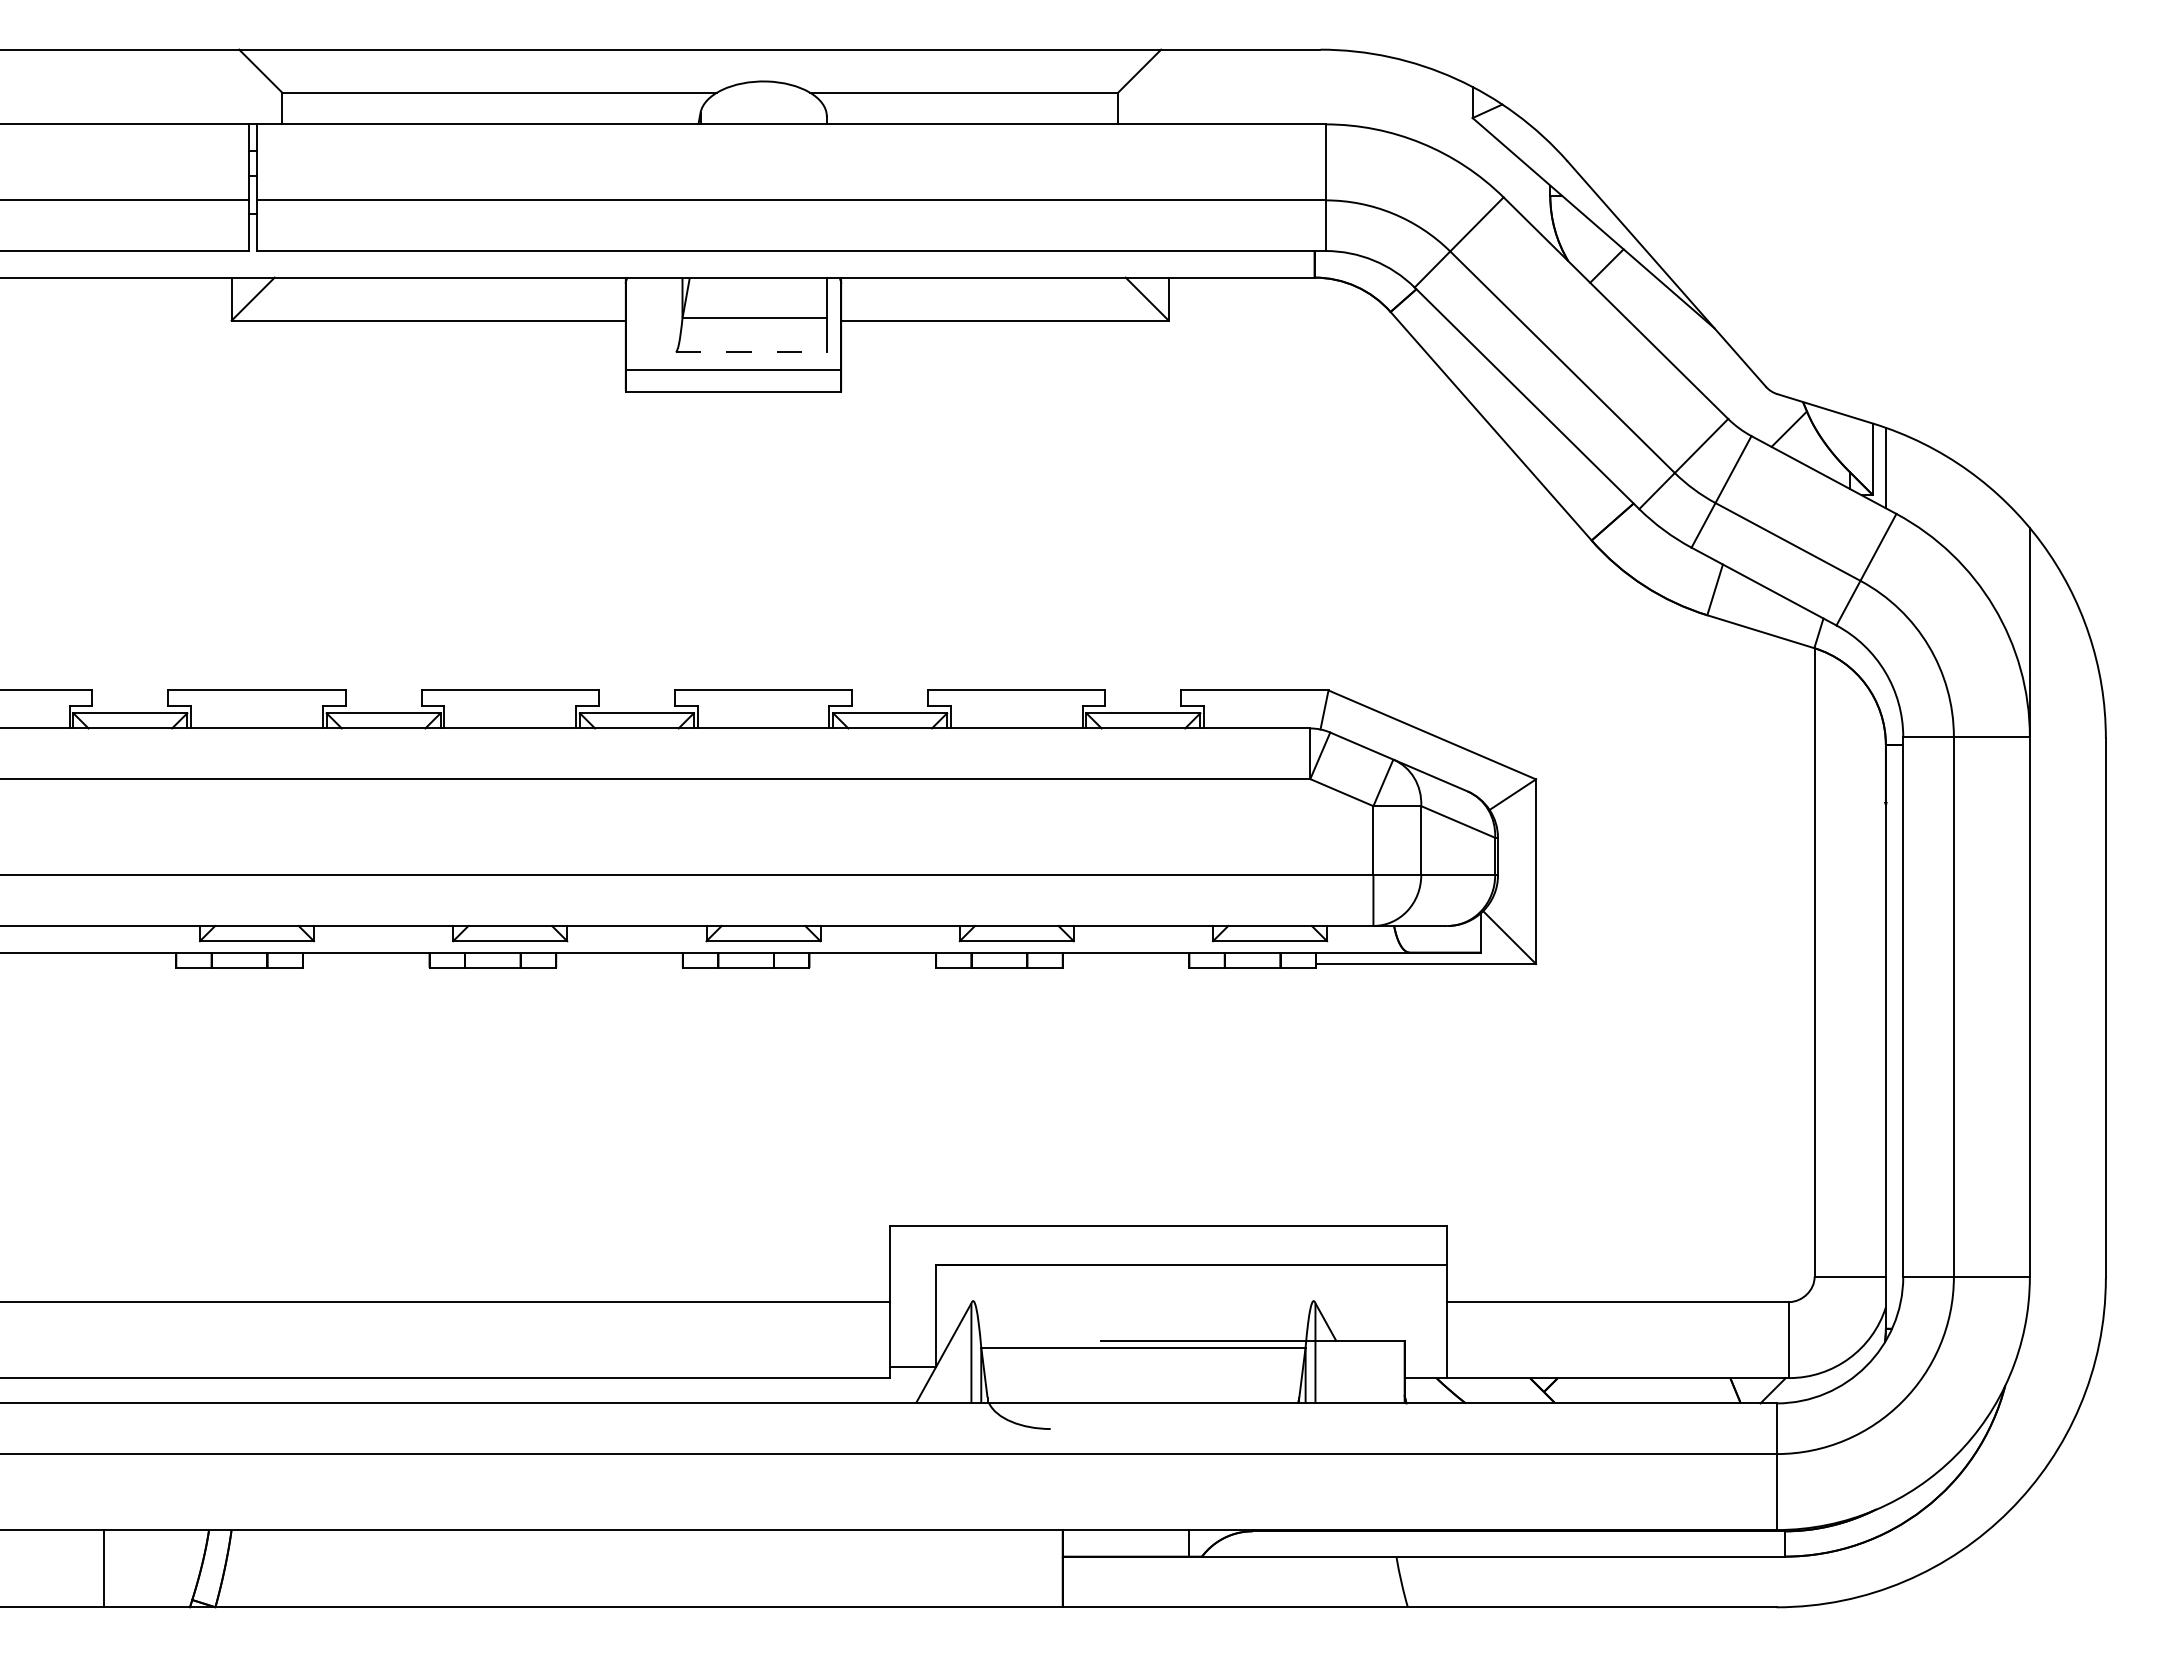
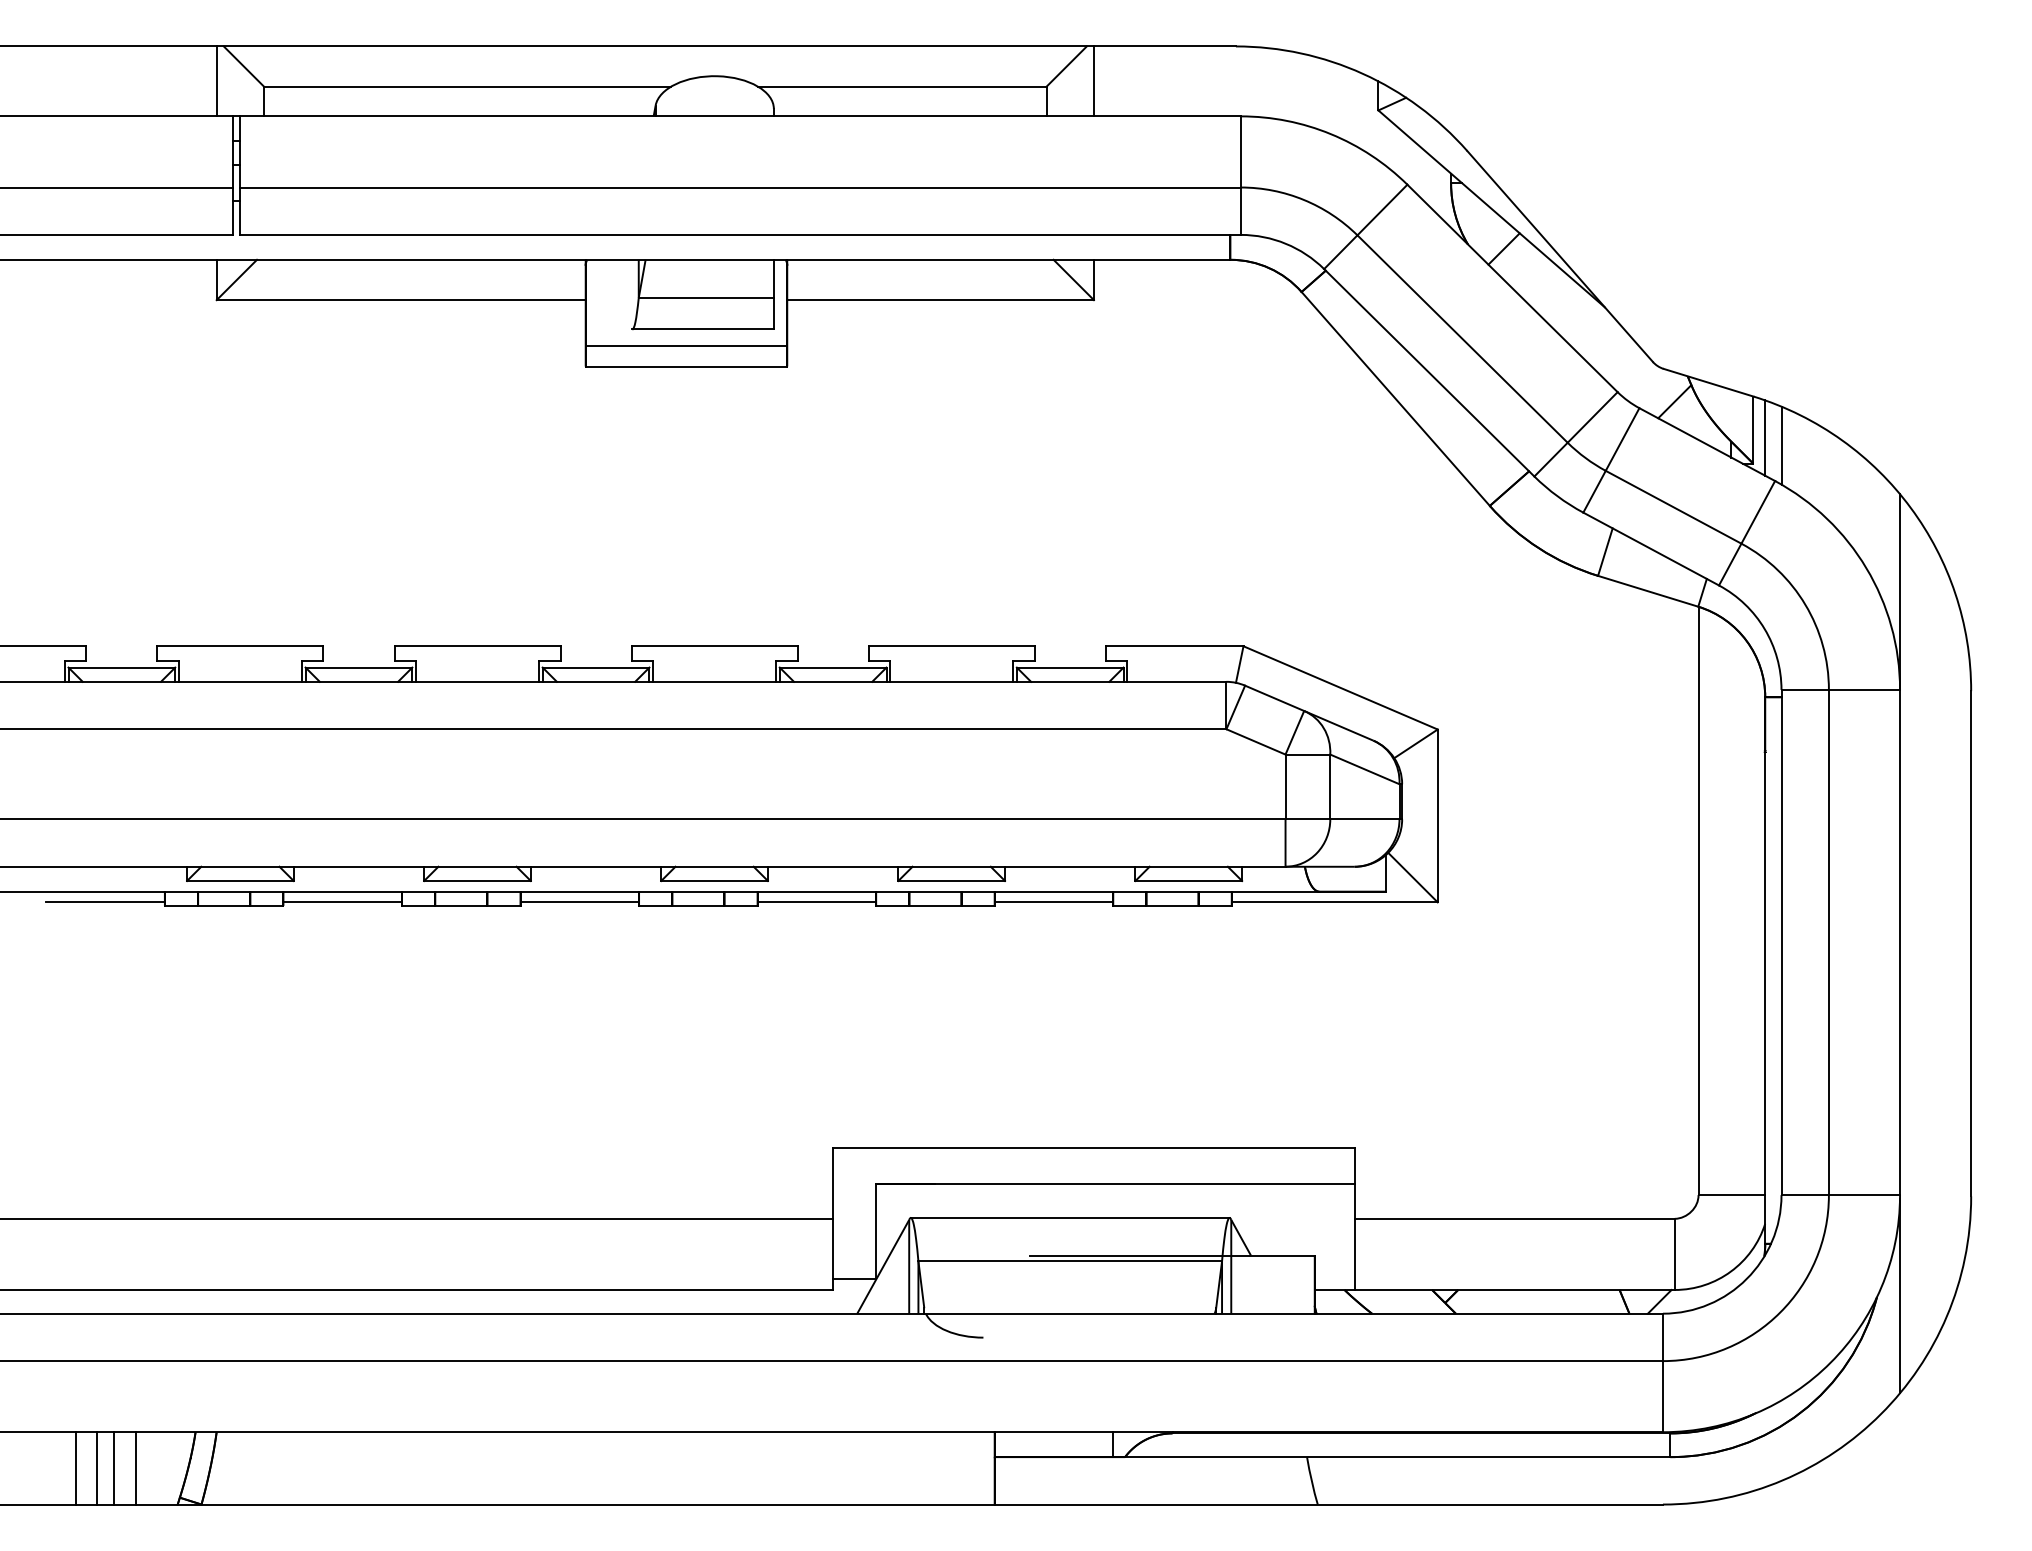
line: (231, 86) -> (216, 80), added
line: (1168, 86) -> (1093, 80), added
line: (751, 352) -> (703, 329), dashed -> solid
line: (1903, 475) -> (1781, 445), added
line: (112, 964) -> (105, 902), added
line: (365, 964) -> (342, 902), added
line: (619, 964) -> (579, 902), added
line: (872, 964) -> (816, 902), added
line: (1125, 964) -> (1053, 902), added
line: (1143, 1301) -> (1070, 1218), added
line: (2029, 1384) -> (1899, 1295), added
line: (80, 1568) -> (75, 1468), added
line: (121, 1568) -> (113, 1468), added
line: (145, 1568) -> (136, 1468), added

